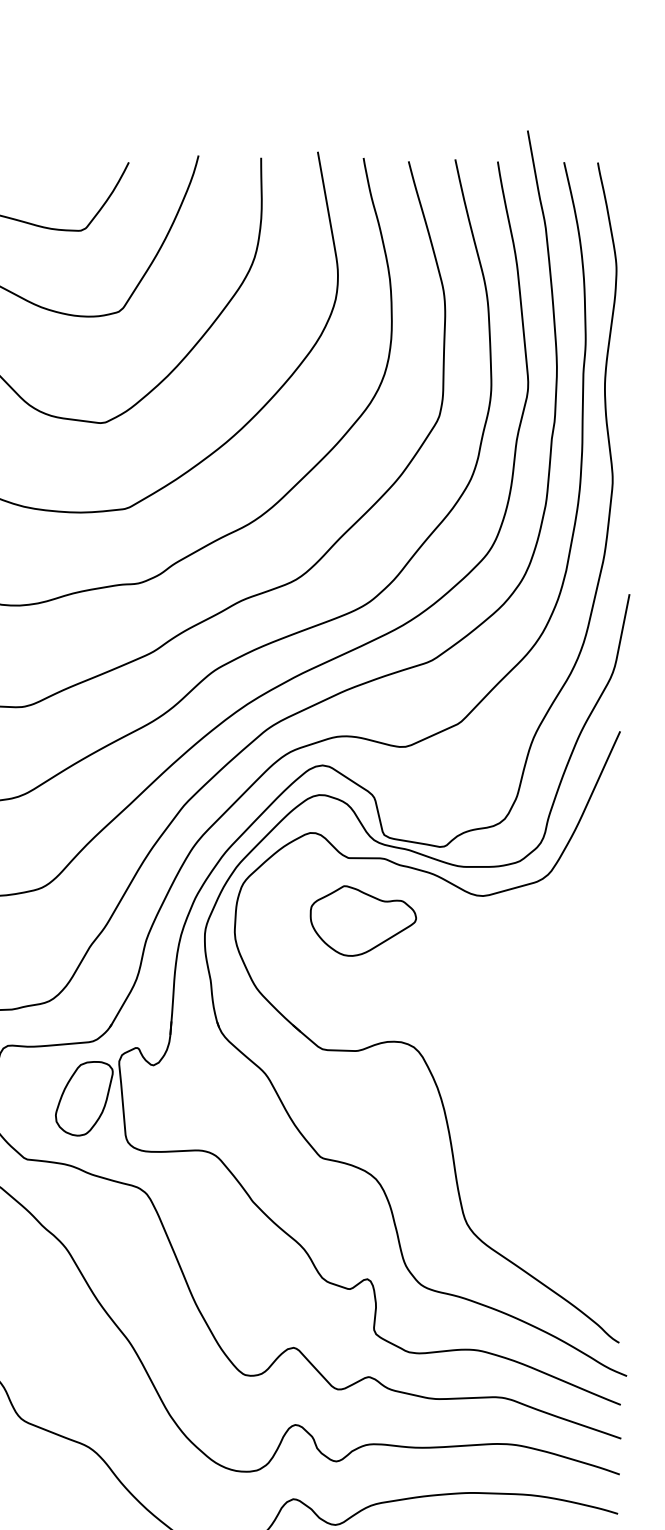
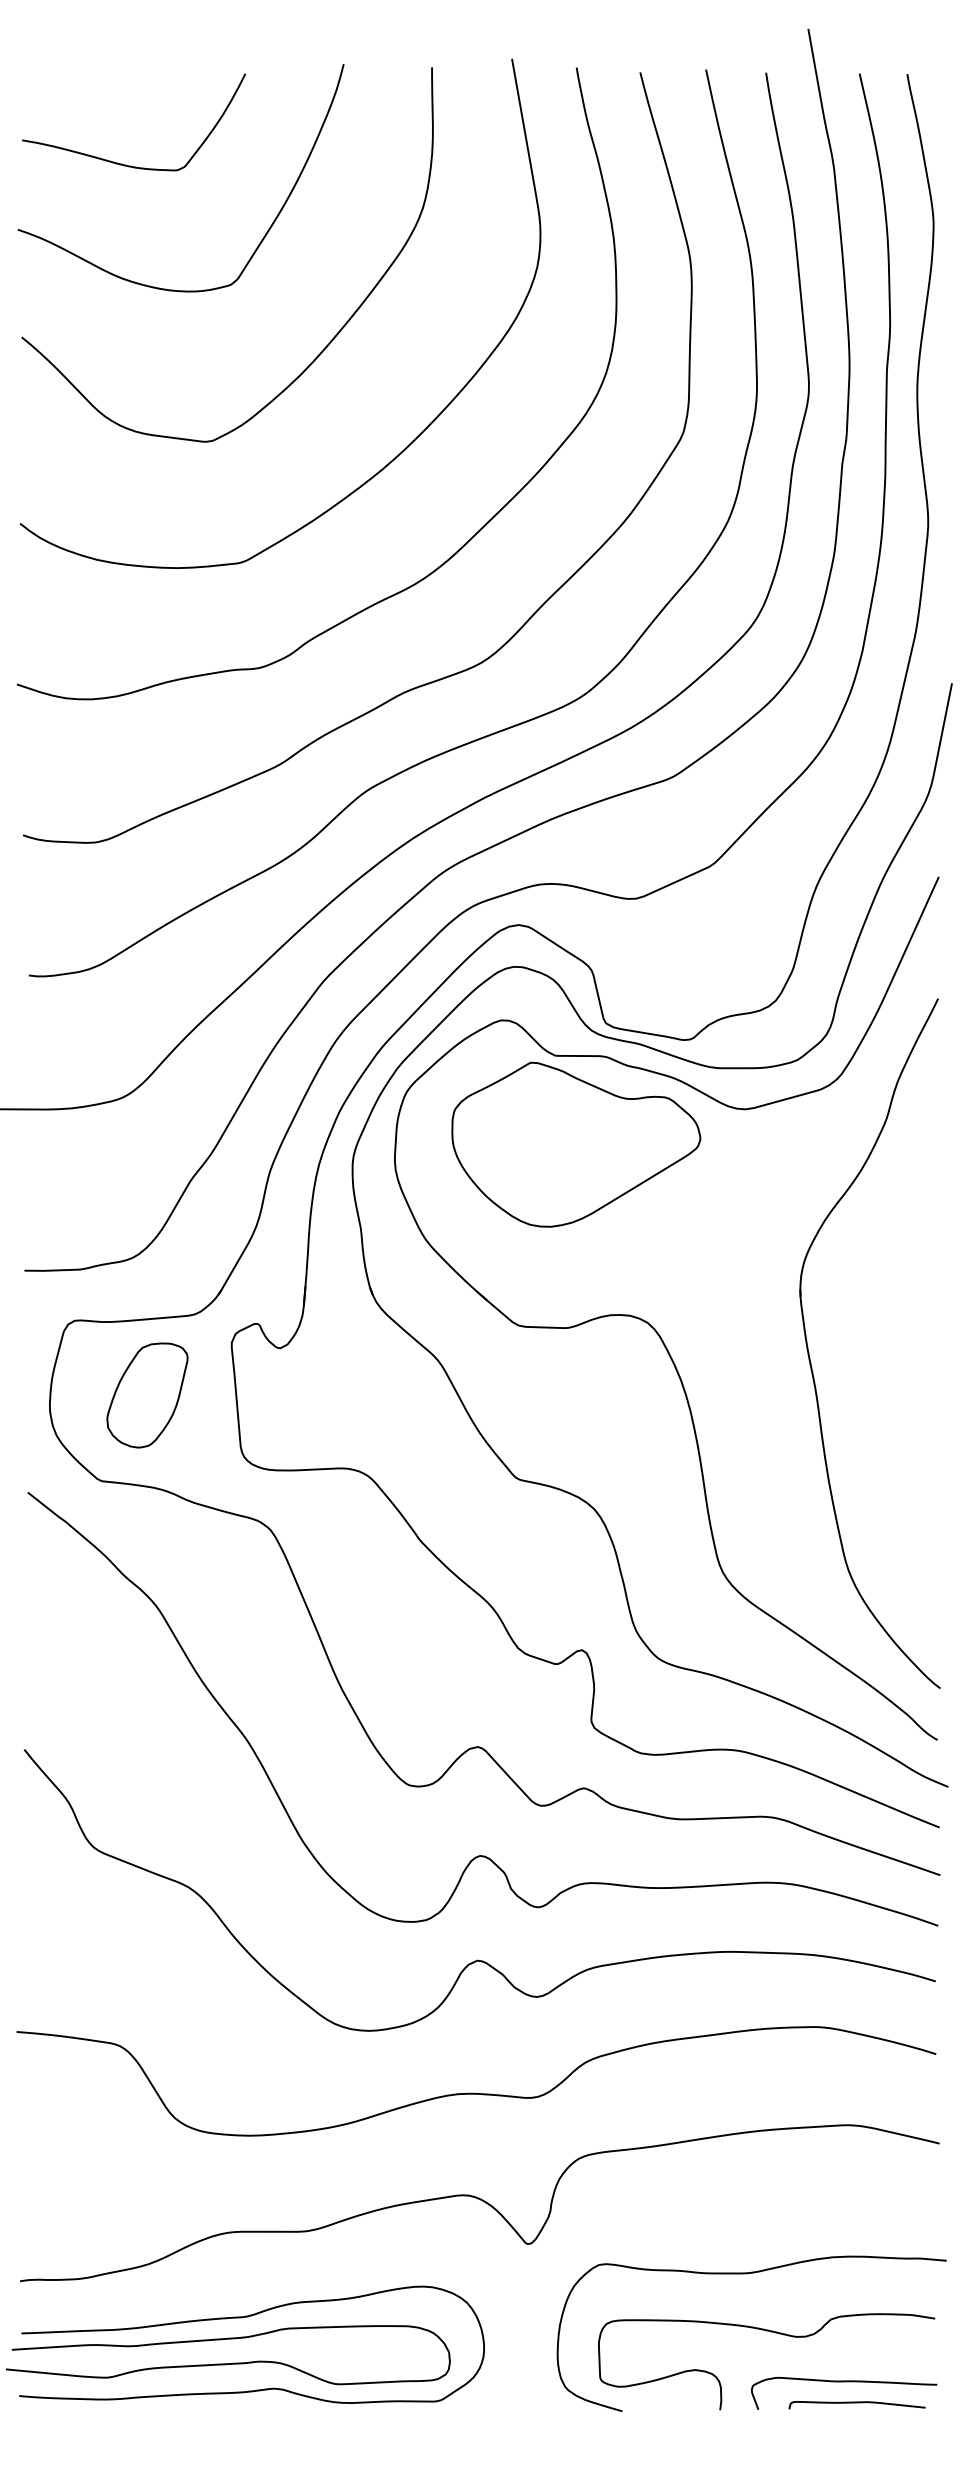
part: (363, 920) -> (576, 1144), size x1.67
part: (529, 1071) -> (810, 1357), added
part: (84, 1098) -> (147, 1395), moved

